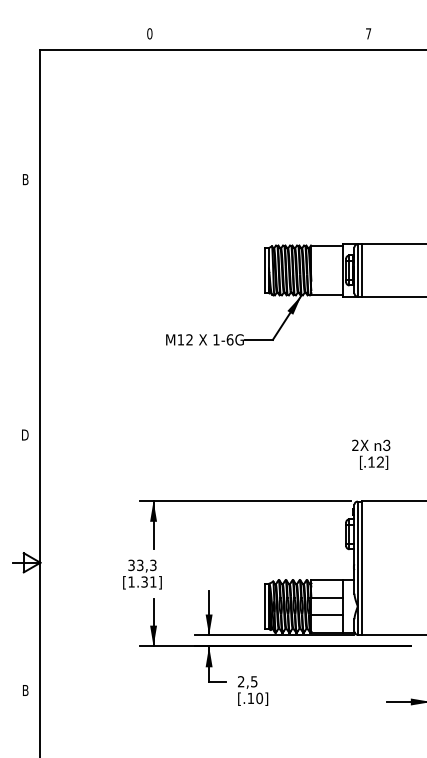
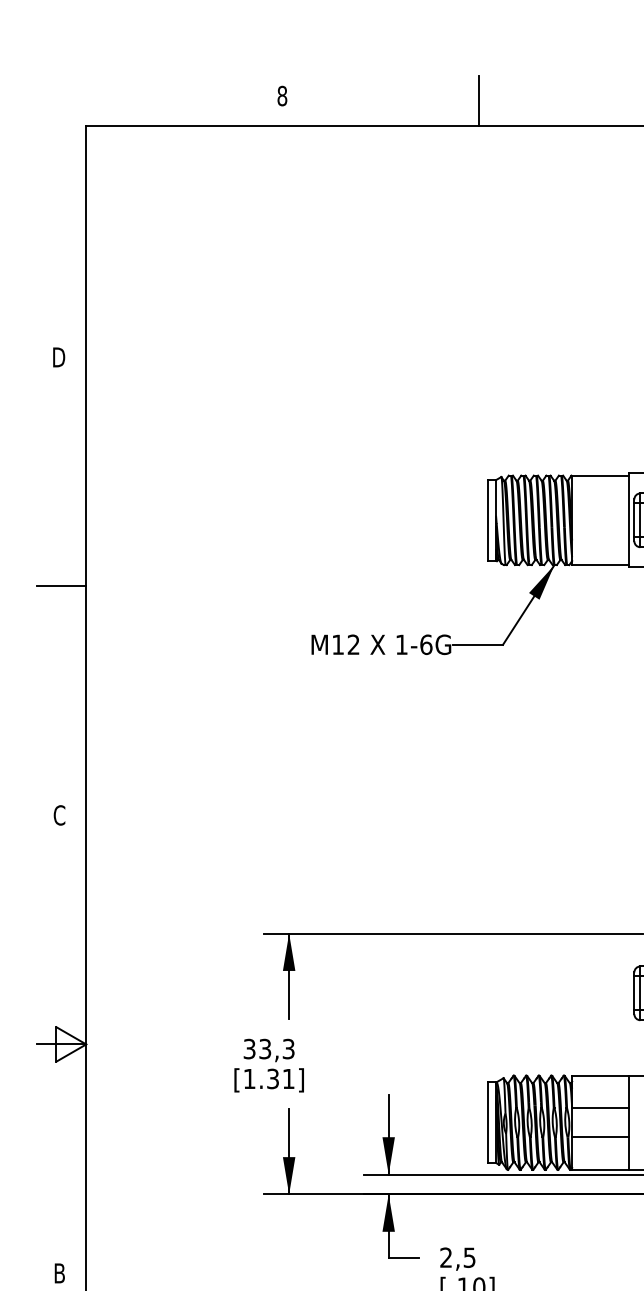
text: (149, 33) -> (281, 95), 0 -> 8
line: (259, 36) -> (479, 100), added
text: (25, 179) -> (59, 357), B -> D
line: (26, 307) -> (61, 586), added
text: (25, 434) -> (59, 814), D -> C

